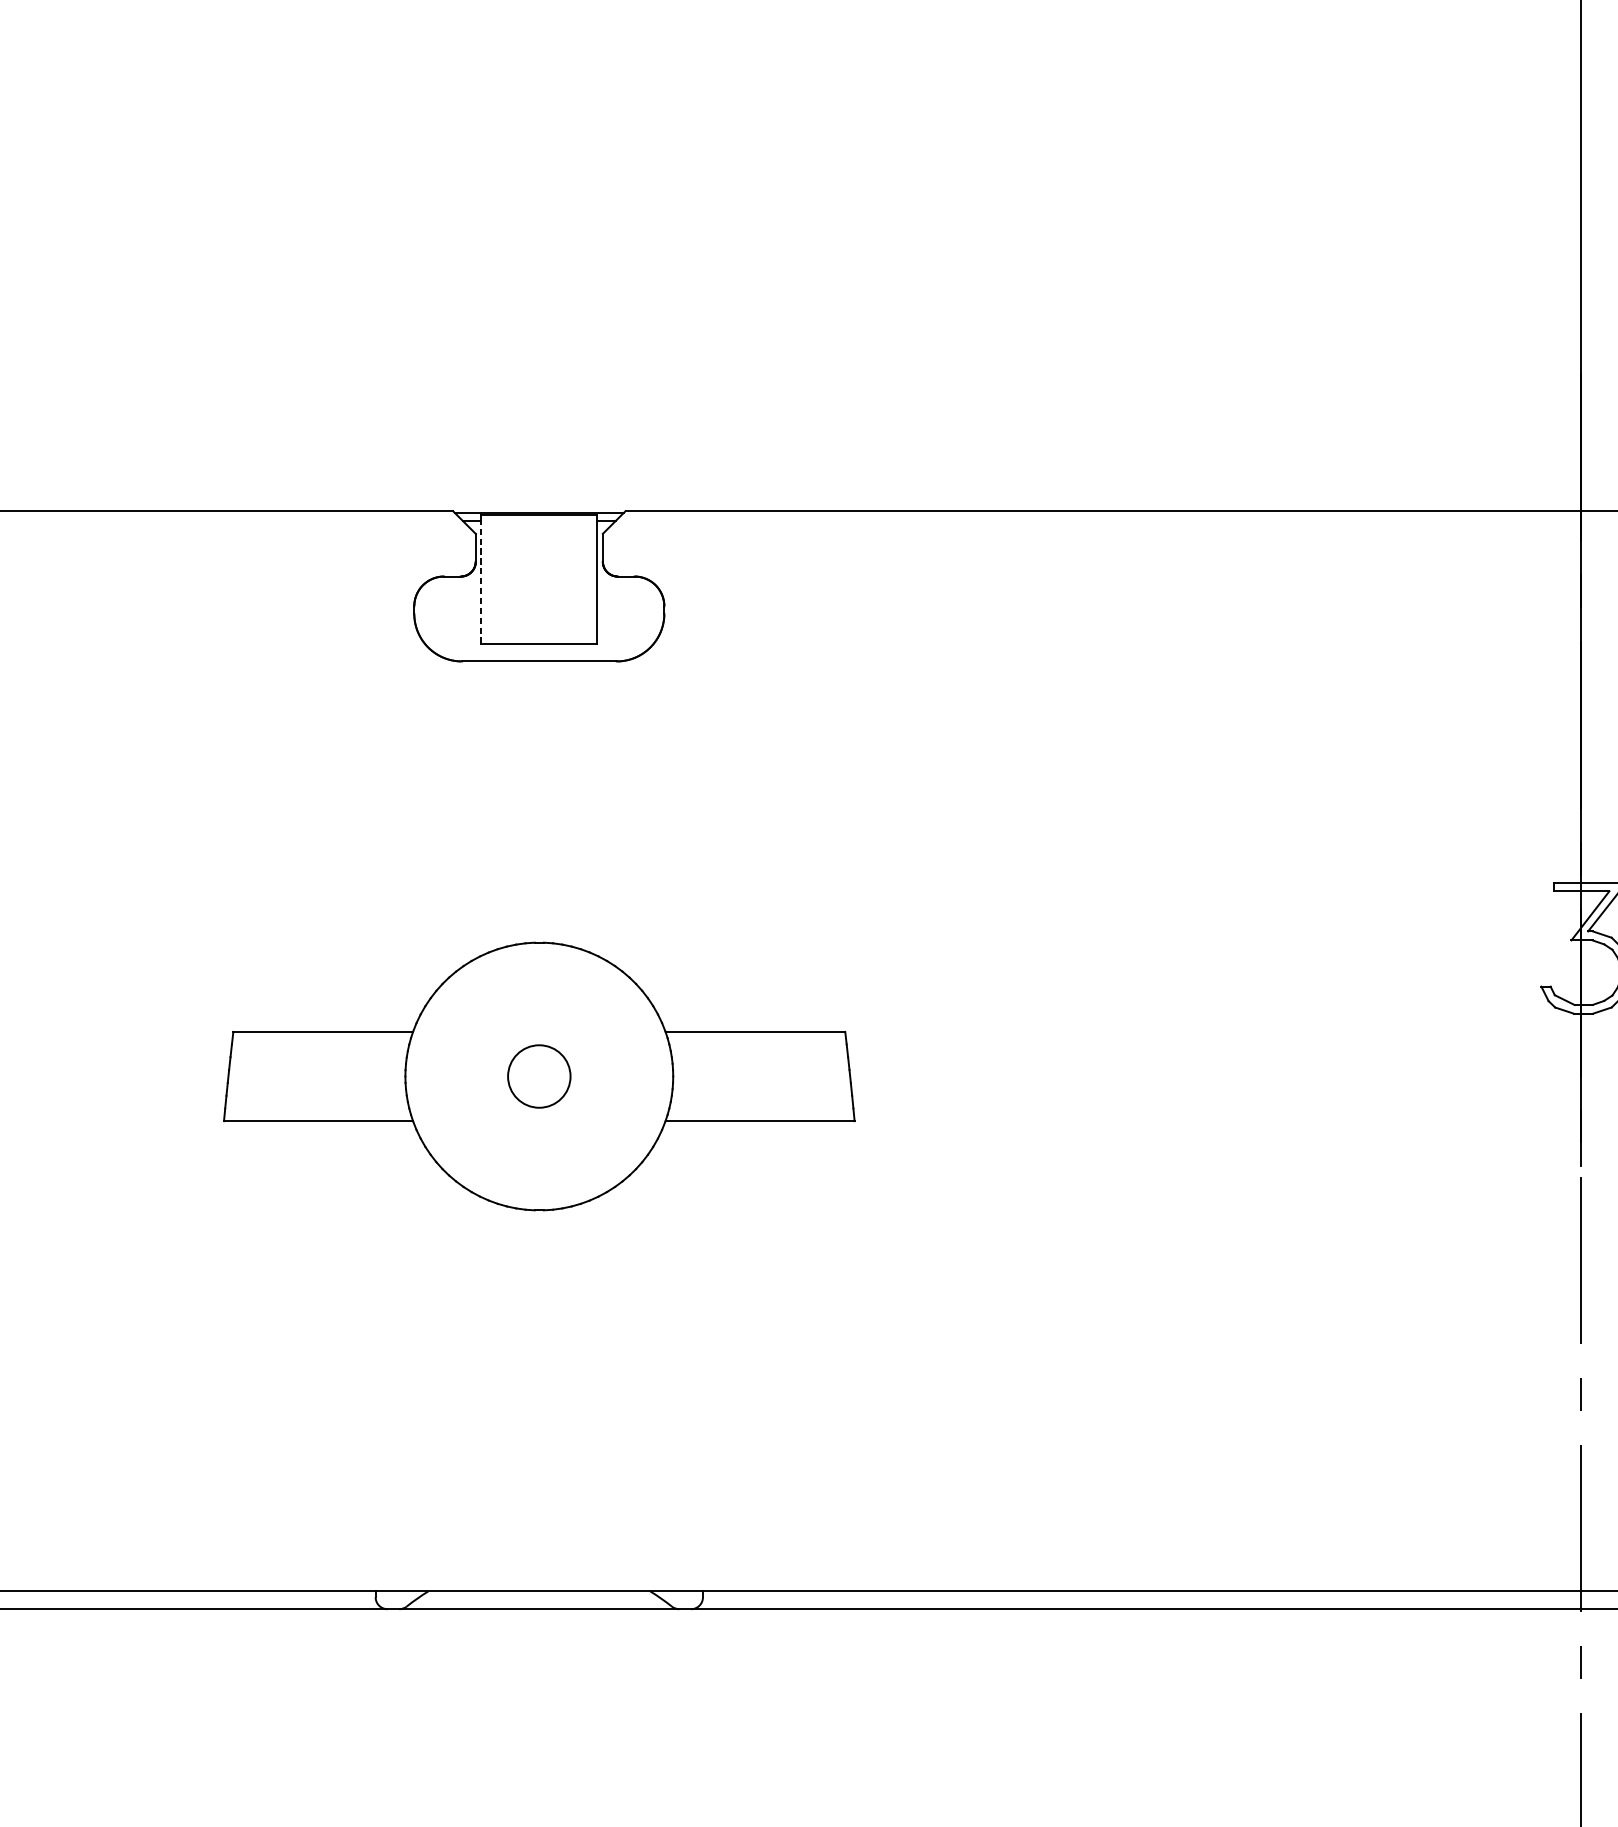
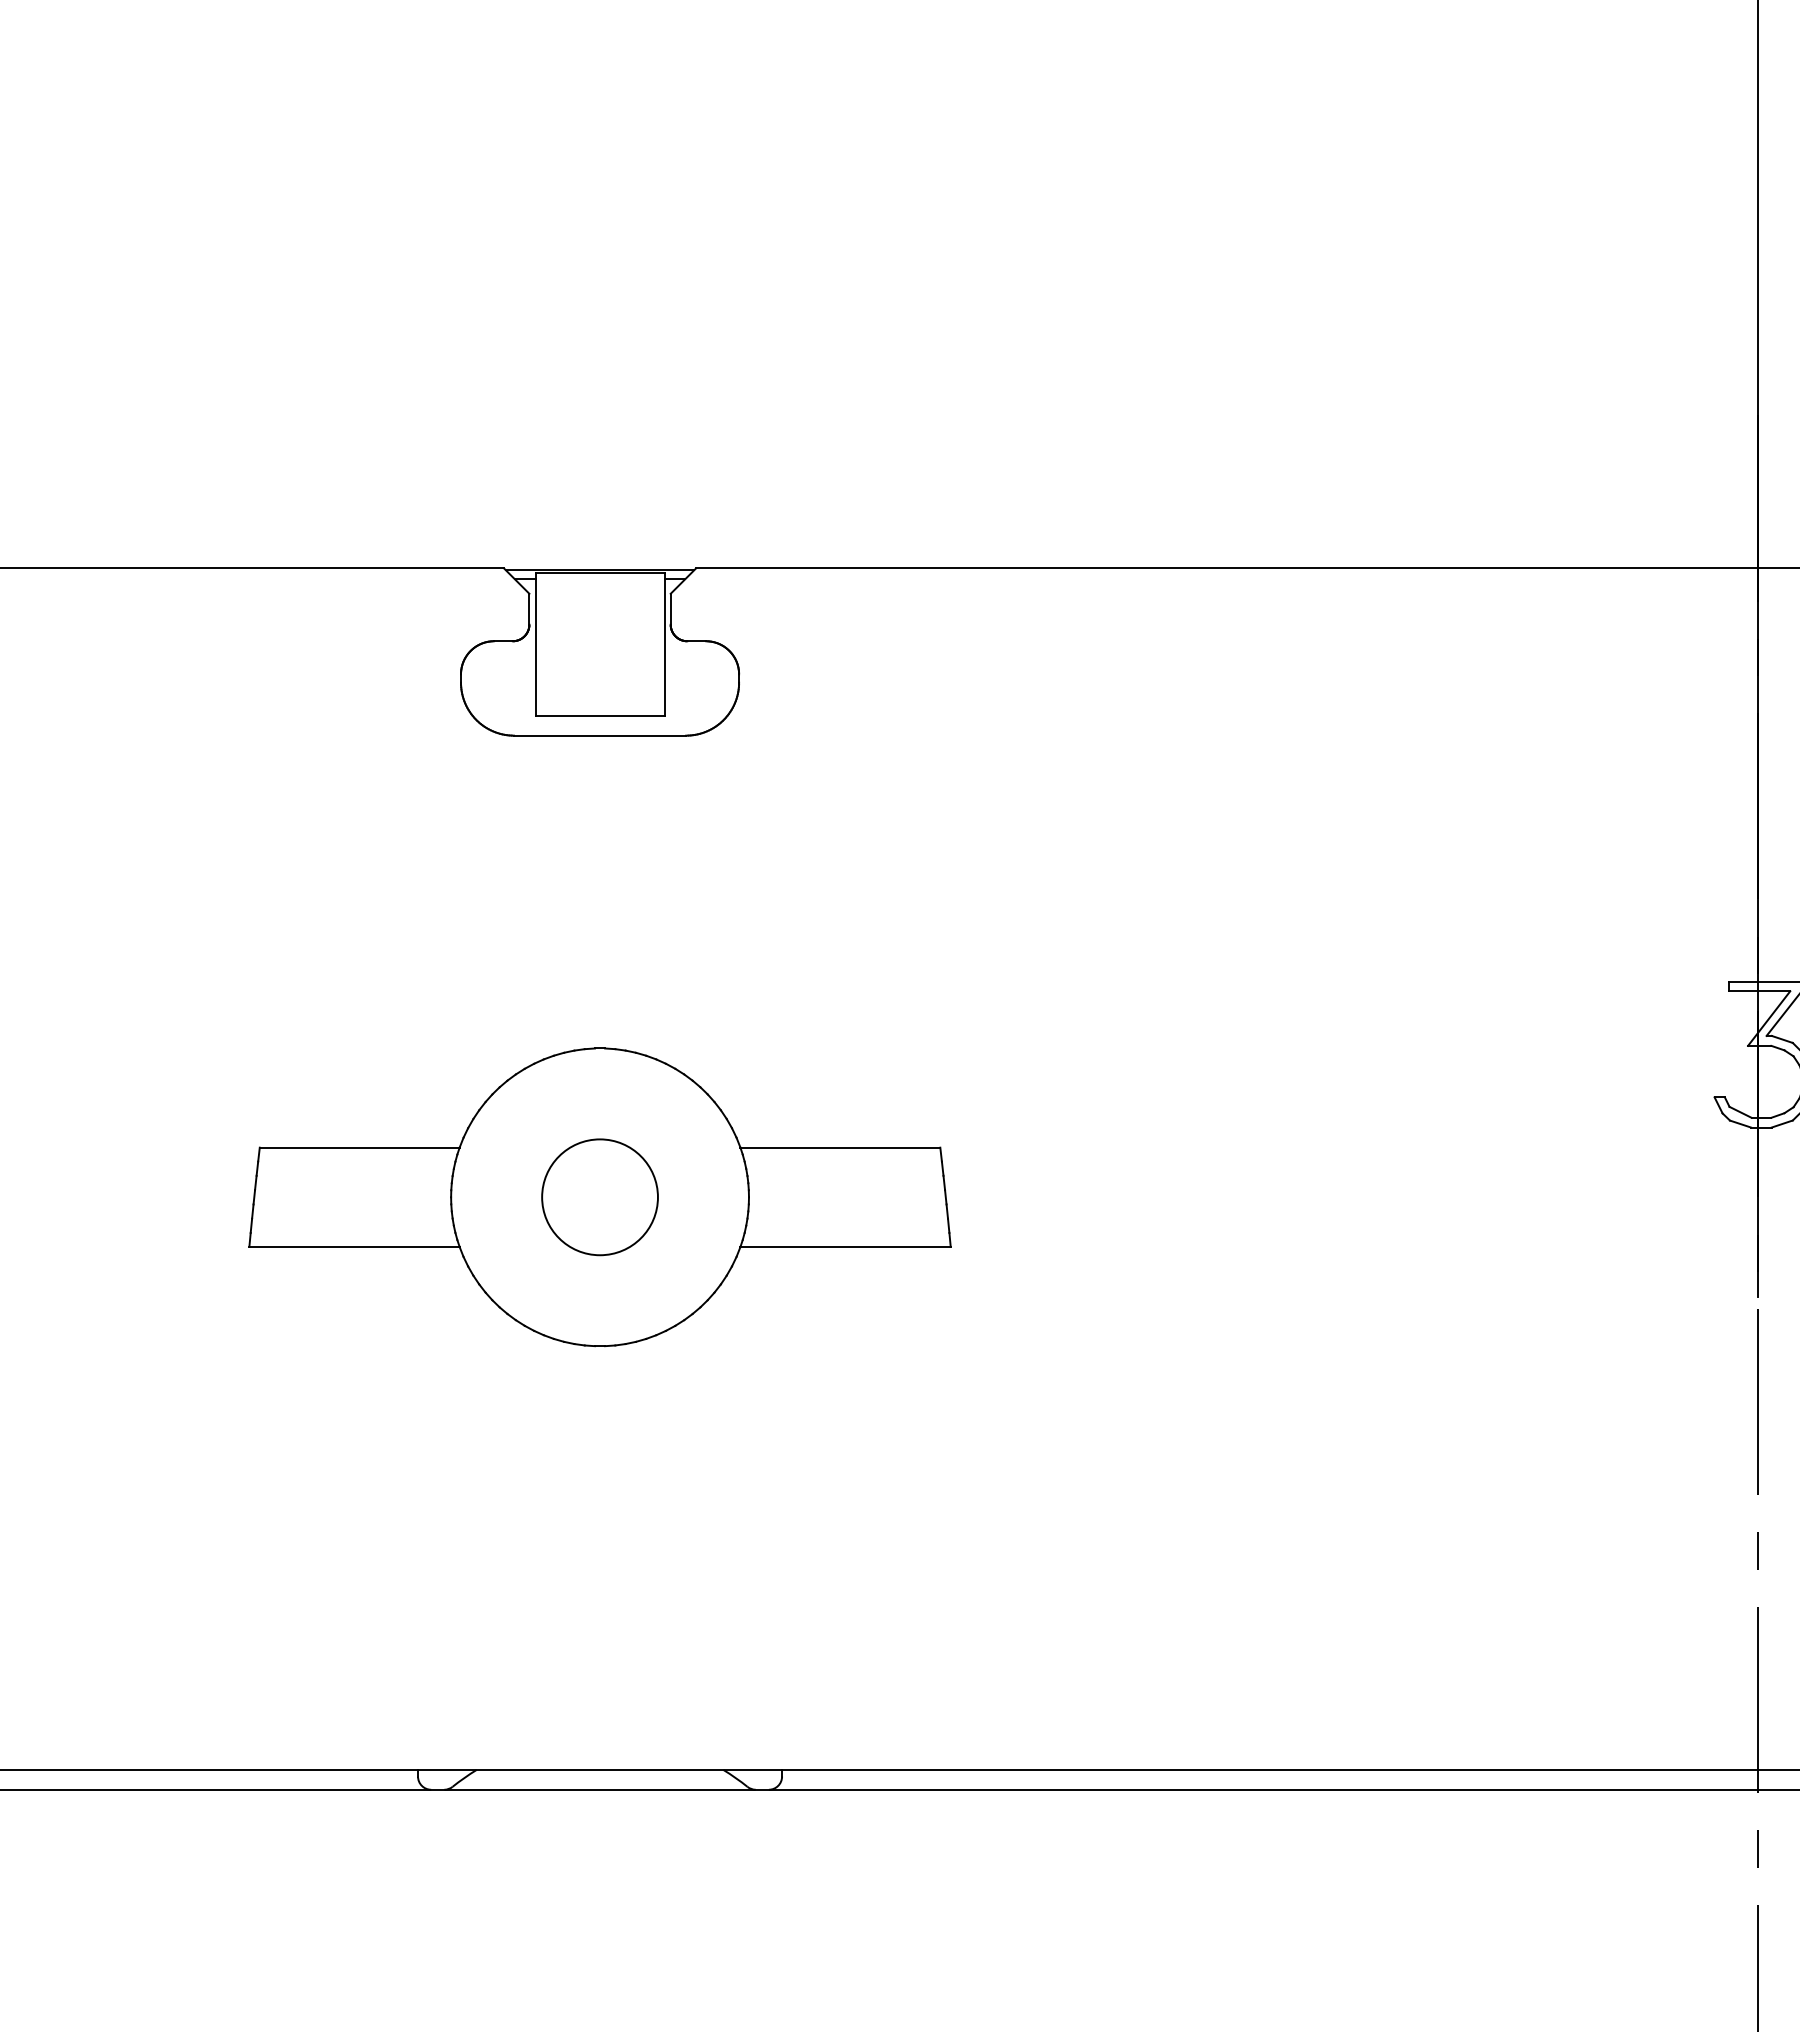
line: (481, 582) -> (535, 647), dashed -> solid
circle: (538, 1076) -> (599, 1197), size x1.67

